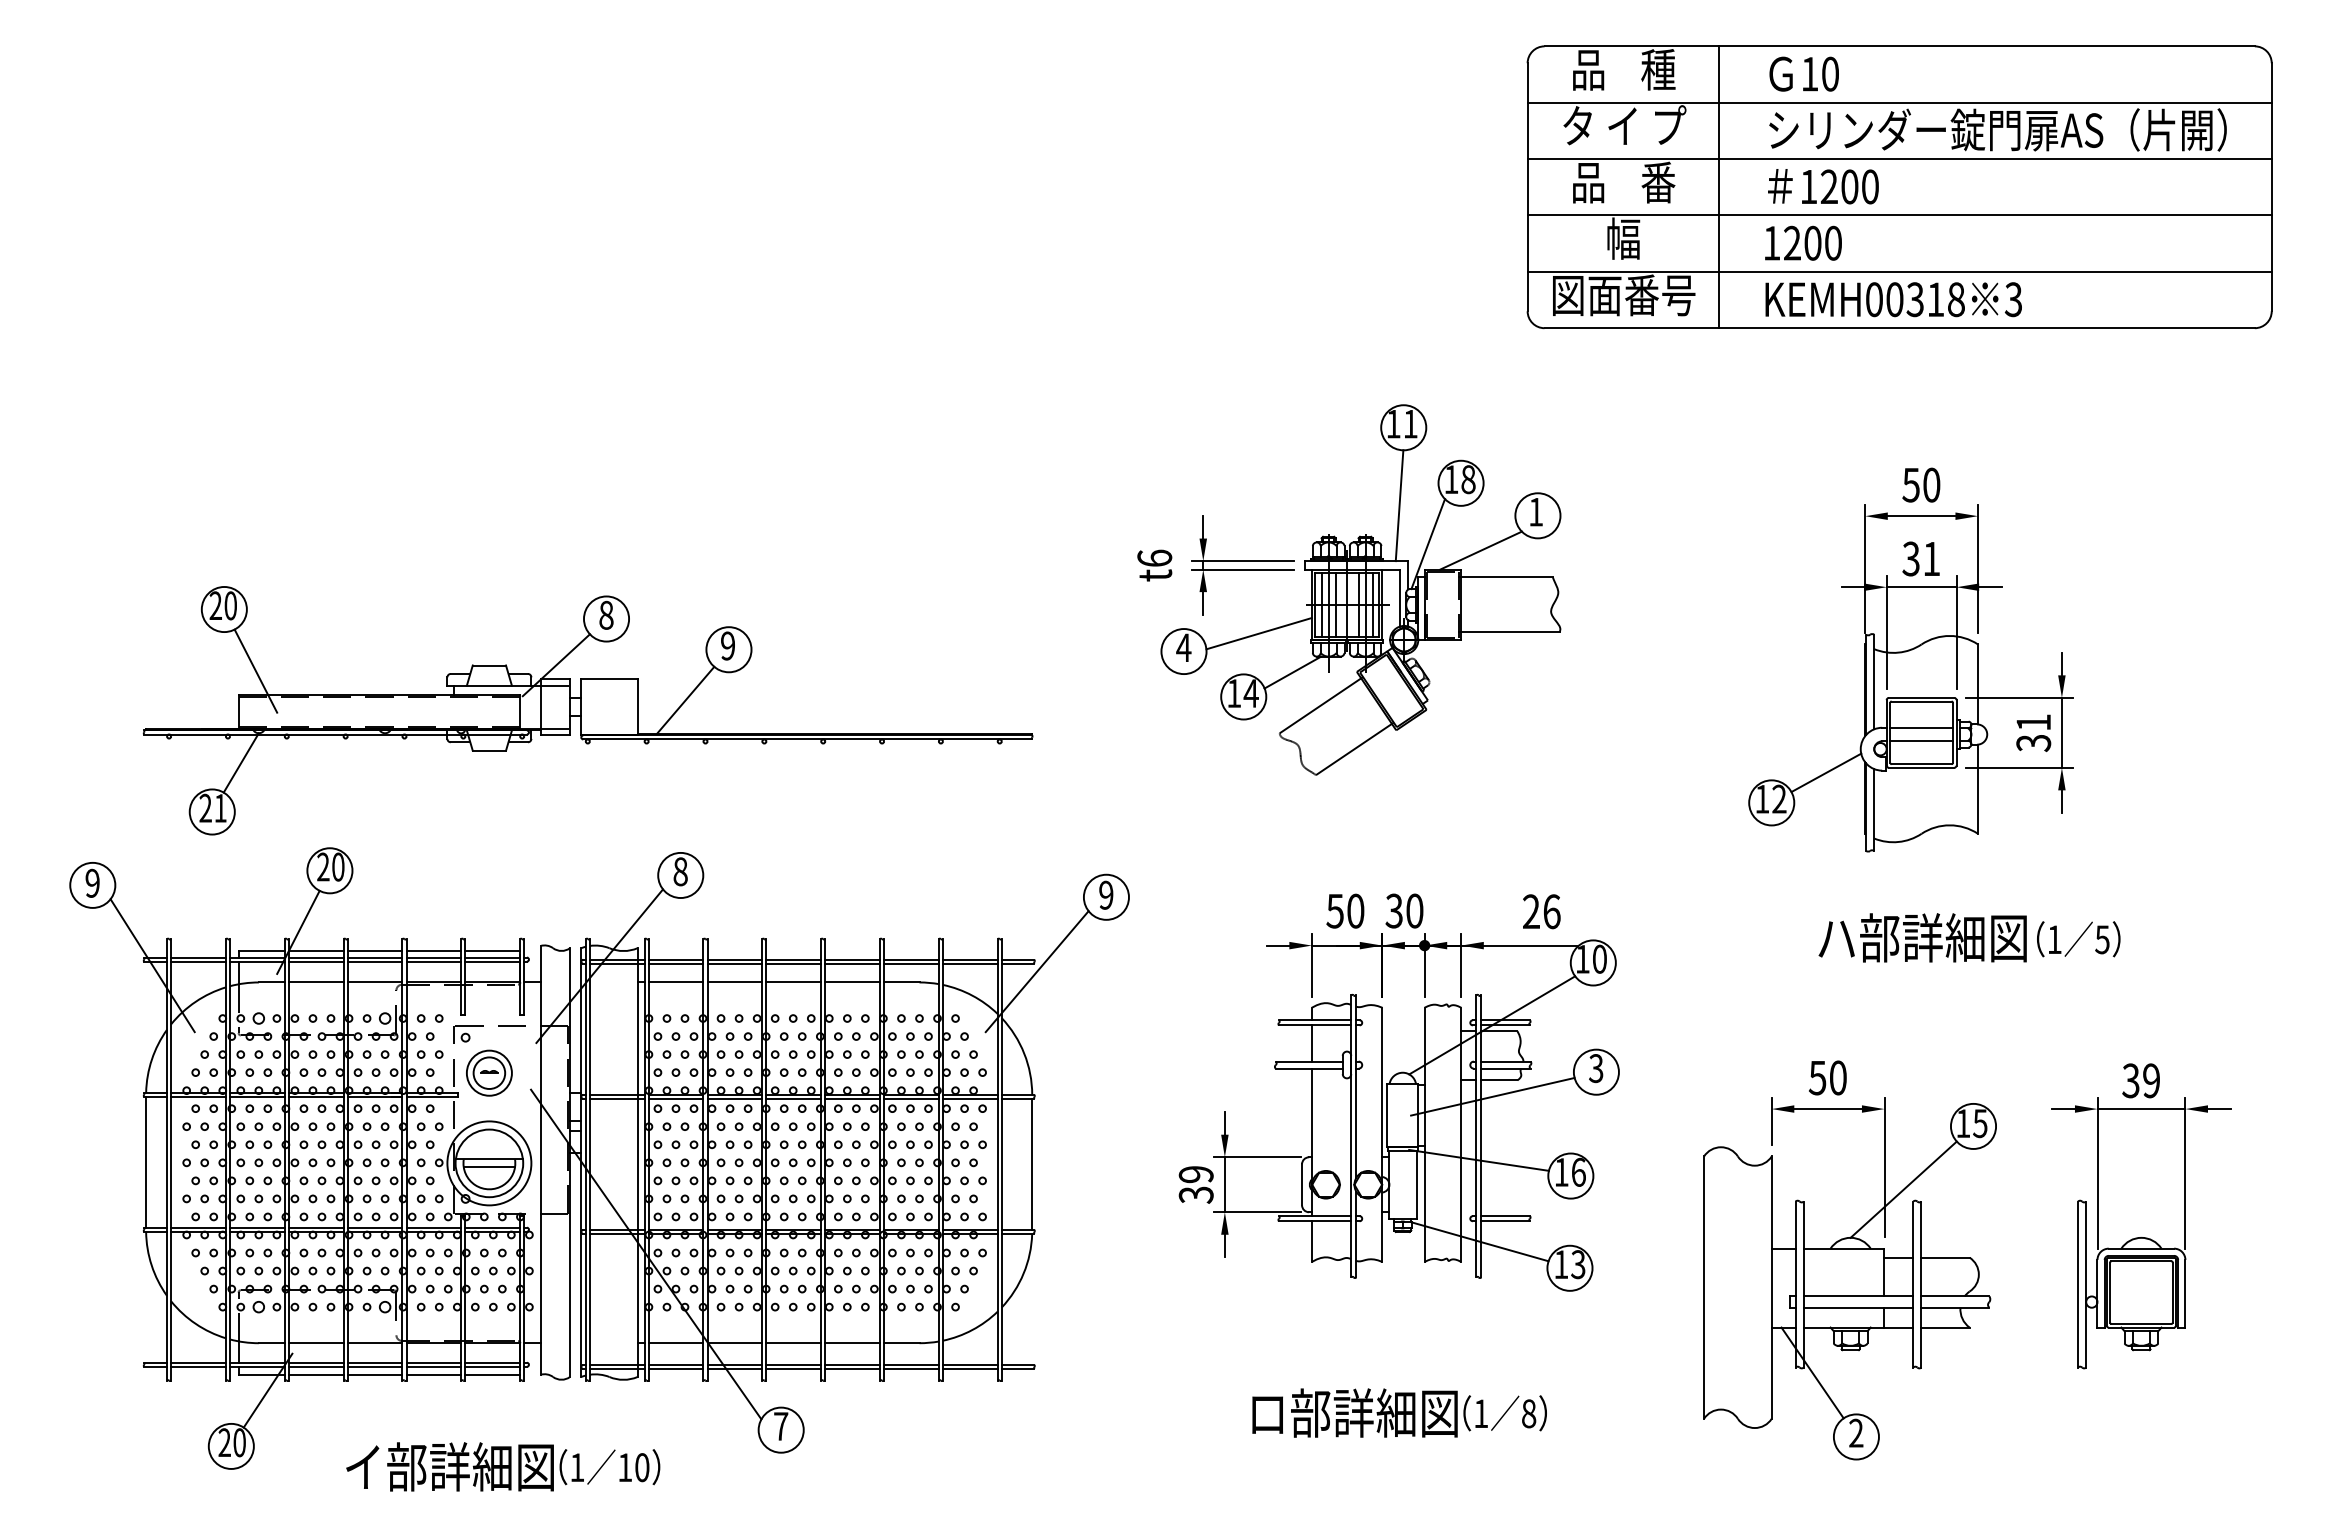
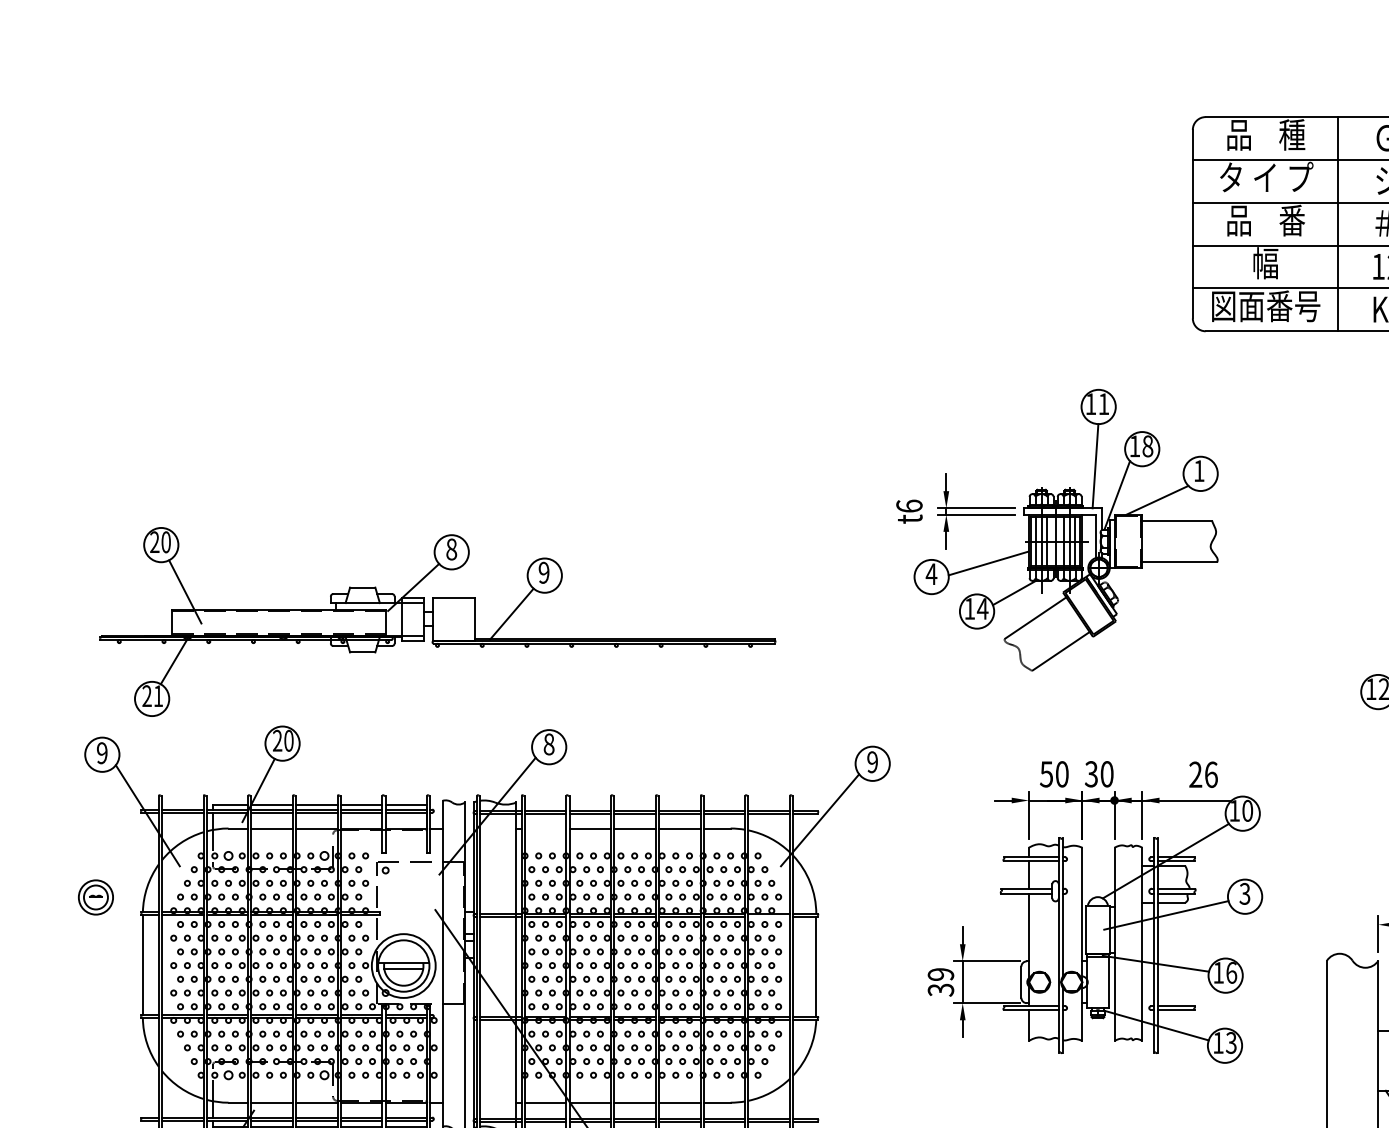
part: (587, 710) -> (437, 621), moved
line: (675, 982) -> (545, 828), removed
part: (489, 1072) -> (96, 896), moved
line: (969, 1098) -> (768, 916), removed

